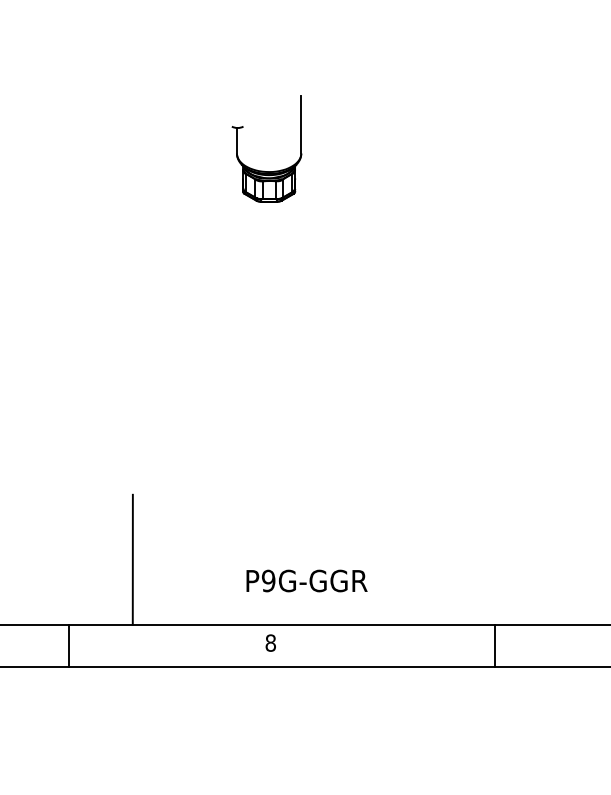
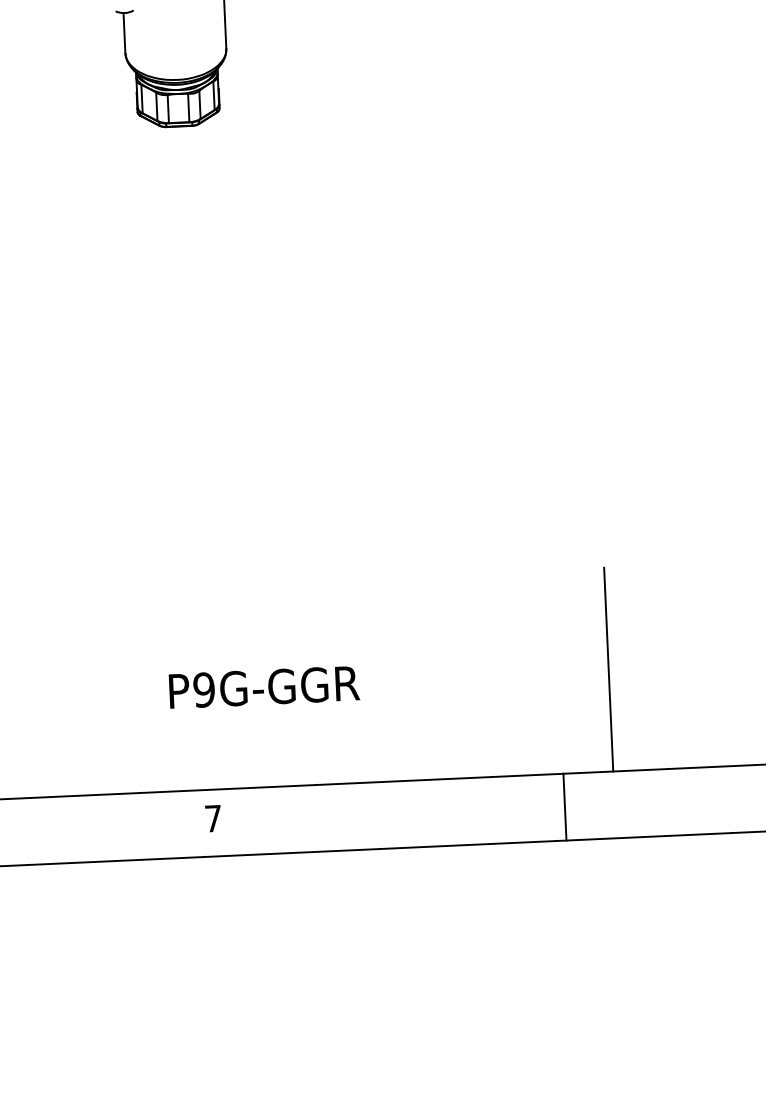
line: (526, 559) -> (608, 669), added
text: (306, 580) -> (263, 686), moved
text: (270, 642) -> (212, 817), 8 -> 7

